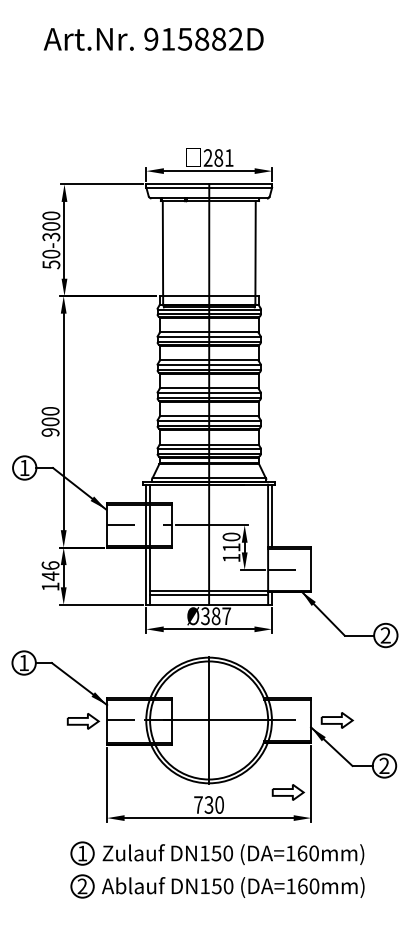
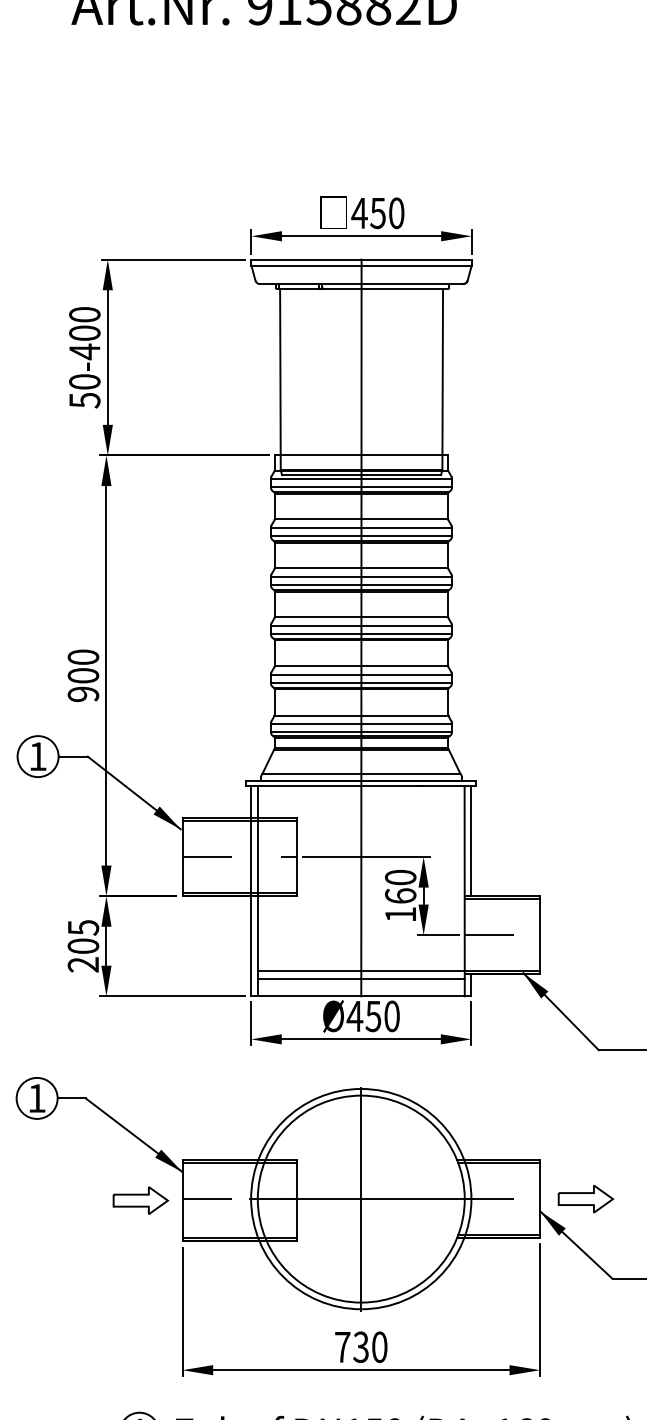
text: (218, 157) -> (377, 212), 281 -> 450
text: (51, 236) -> (85, 350), 50-300 -> 50-400
text: (231, 547) -> (400, 895), 110 -> 160
text: (50, 576) -> (83, 946), 146 -> 205
text: (215, 616) -> (372, 1016), Ø387 -> Ø450
part: (287, 792) -> (498, 1325), removed

